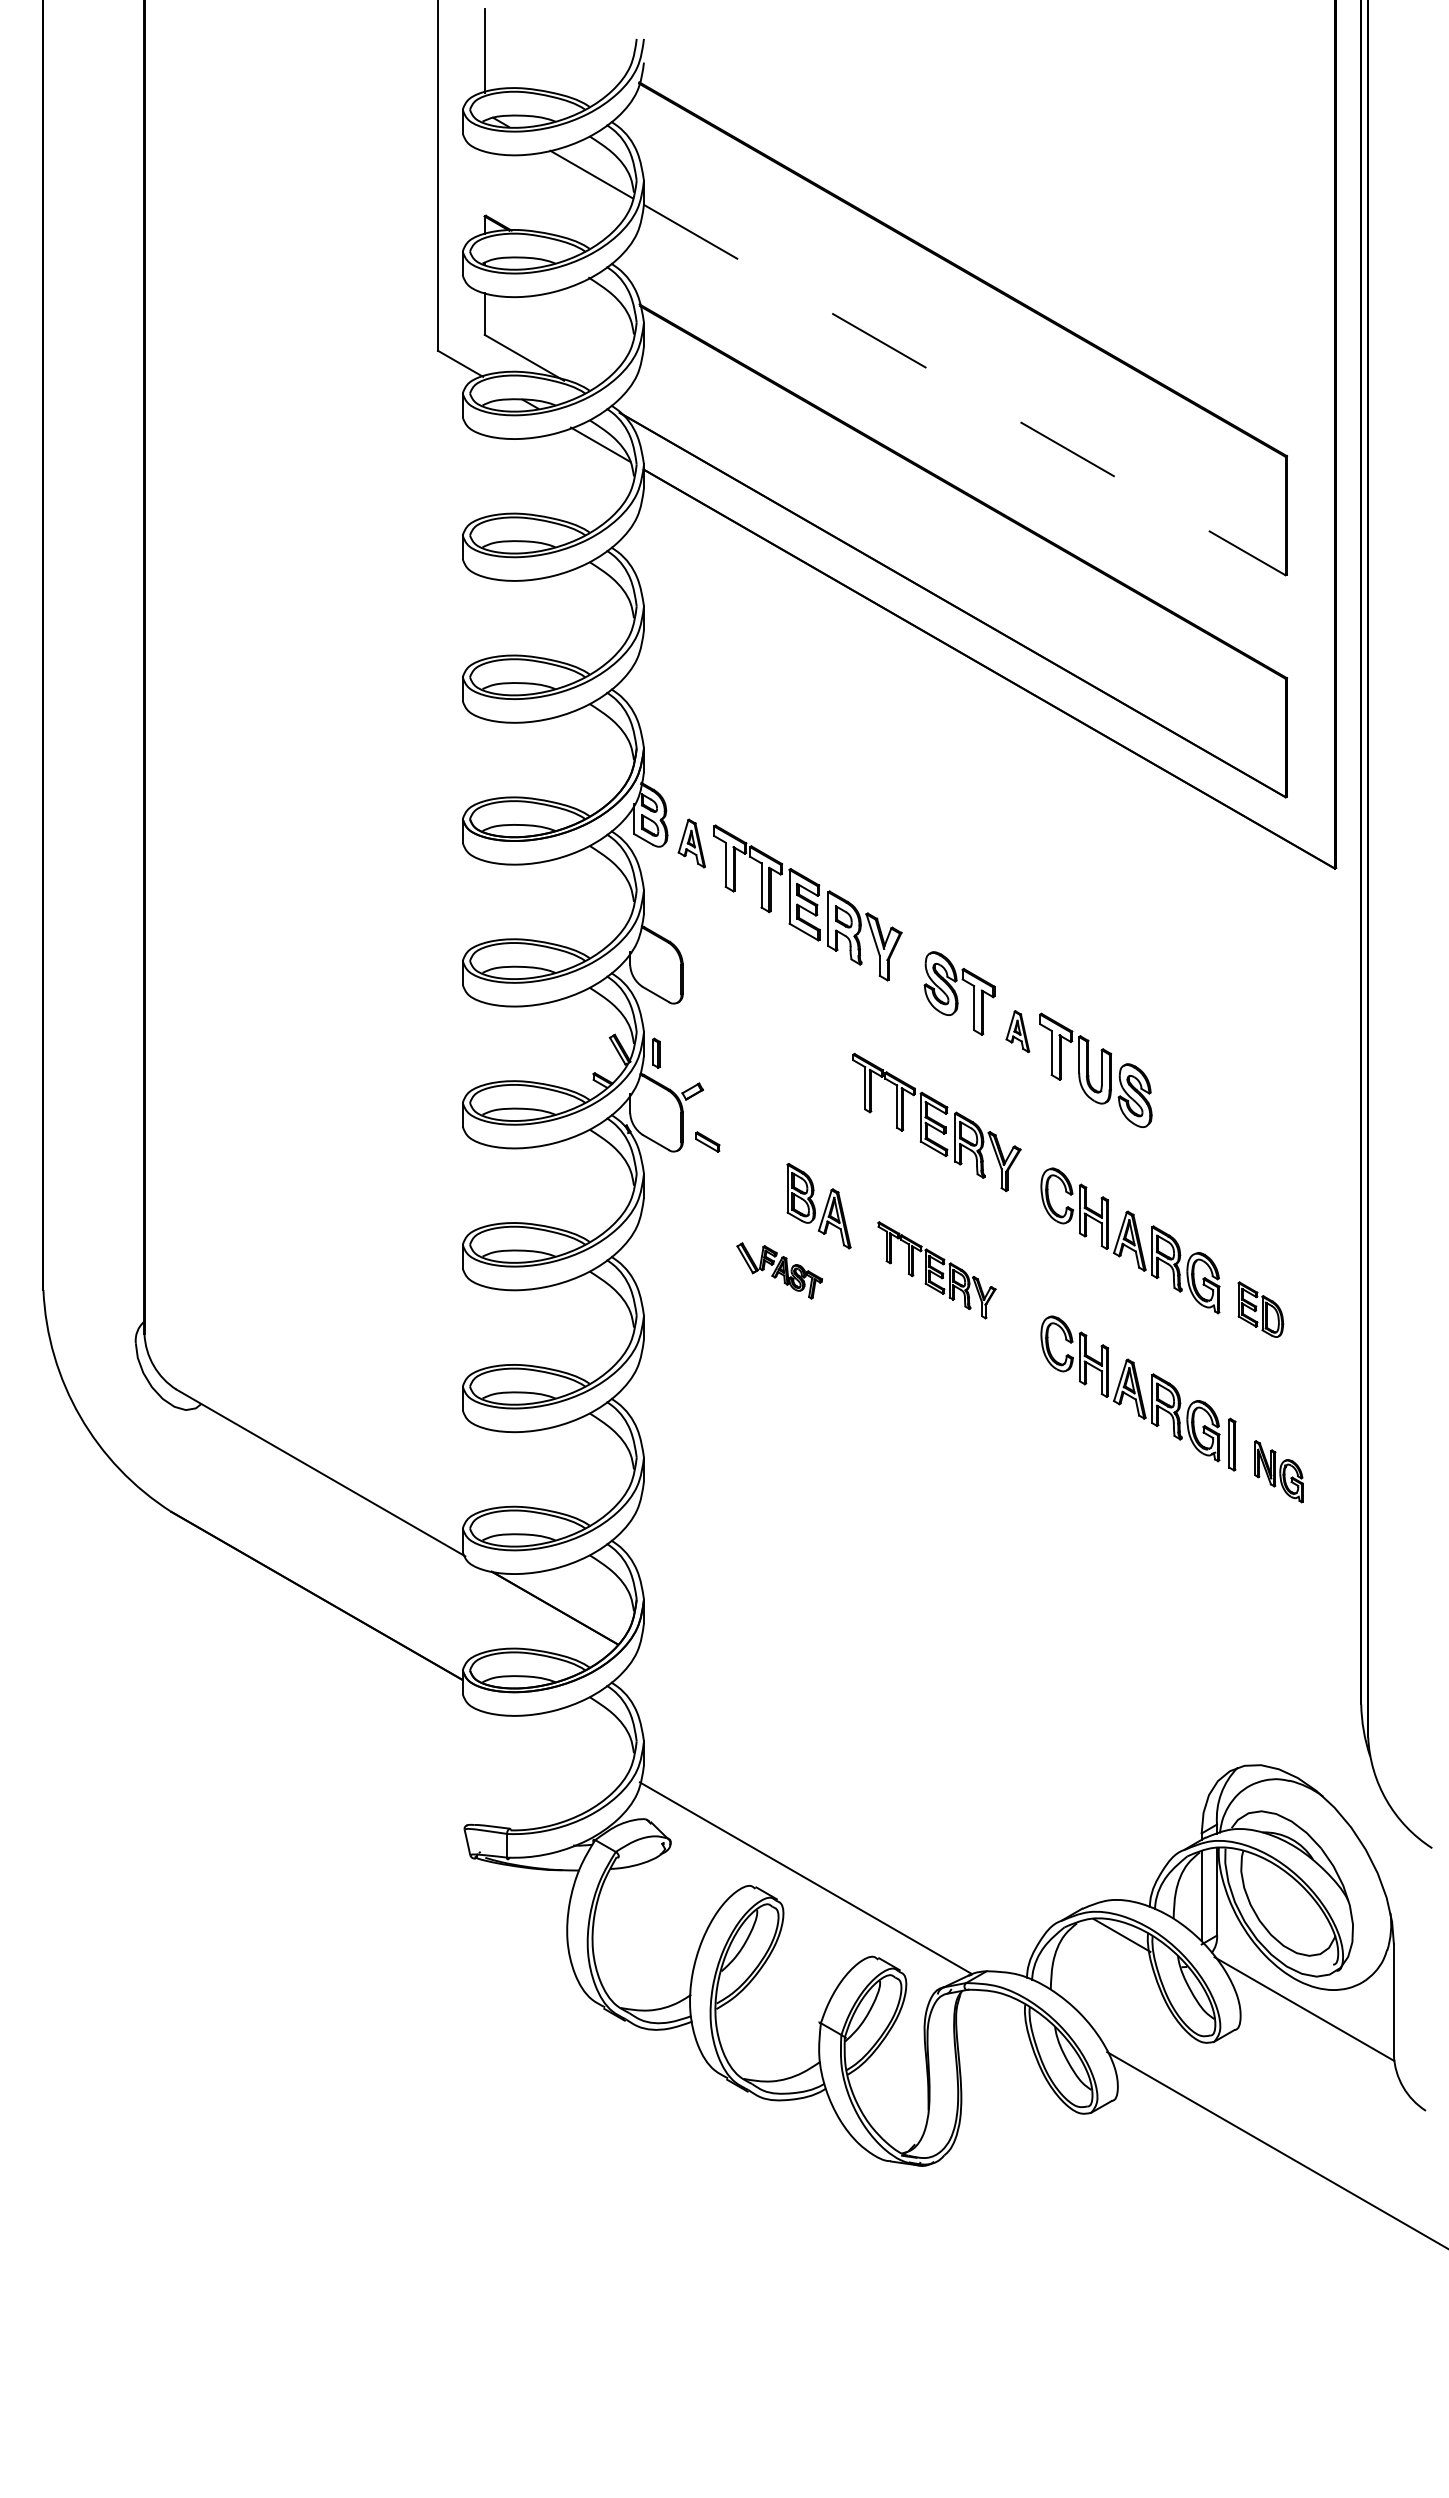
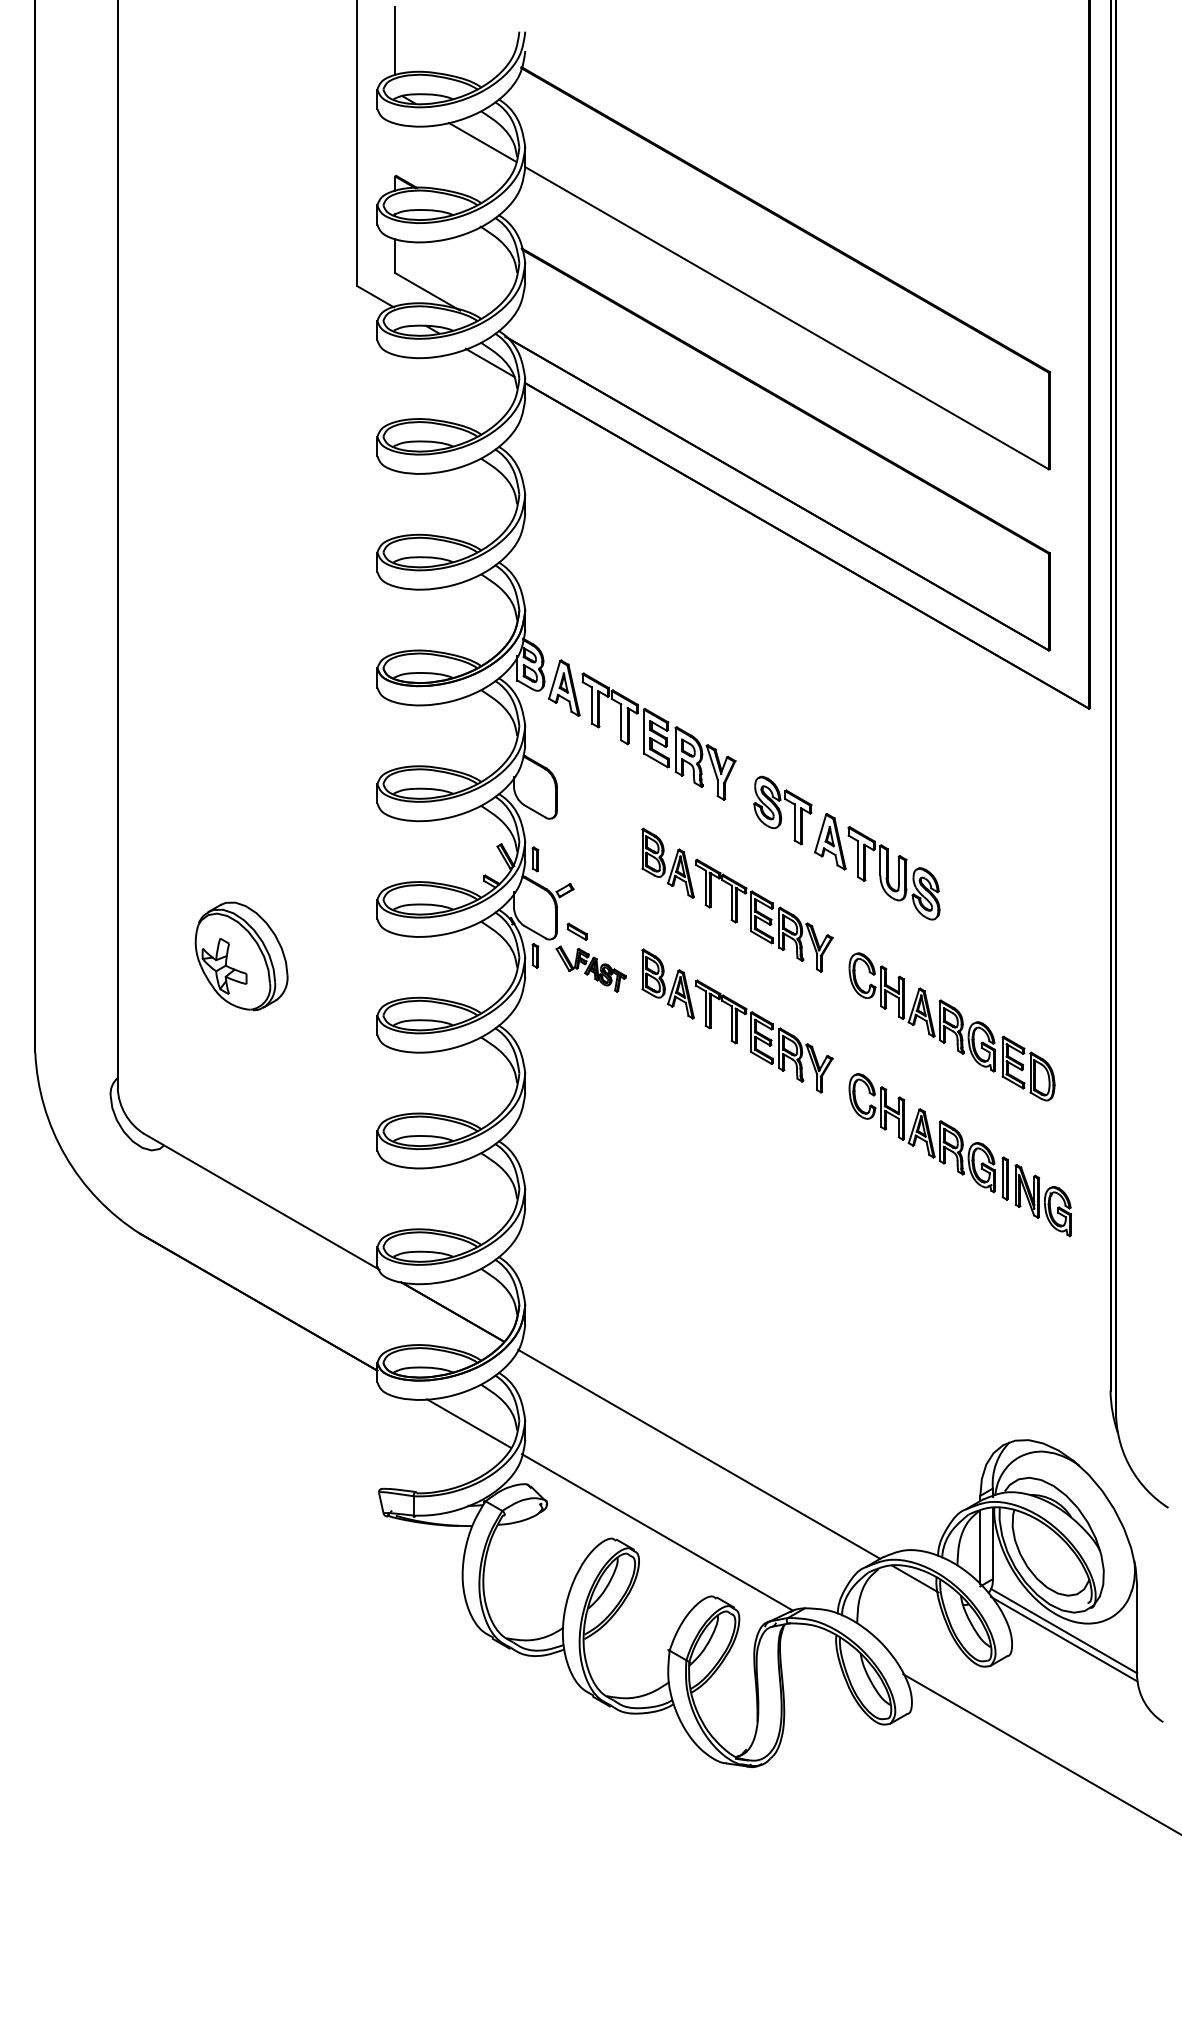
line: (964, 390) -> (786, 318), dashed -> solid
part: (691, 843) -> (564, 688), size x1.43
part: (1017, 1031) -> (830, 841), size x1.67
part: (818, 1058) -> (667, 863), added
part: (656, 1171) -> (535, 955), added
part: (296, 1172) -> (241, 956), added
part: (936, 1269) -> (763, 1035), size x1.43
part: (779, 1270) -> (591, 968), moved
part: (1260, 1309) -> (1028, 1068), size x1.43
part: (1278, 1471) -> (1043, 1200), size x1.43
line: (574, 1744) -> (468, 1423), added
line: (857, 1782) -> (699, 1454), added
line: (1303, 1998) -> (1063, 1630), added

